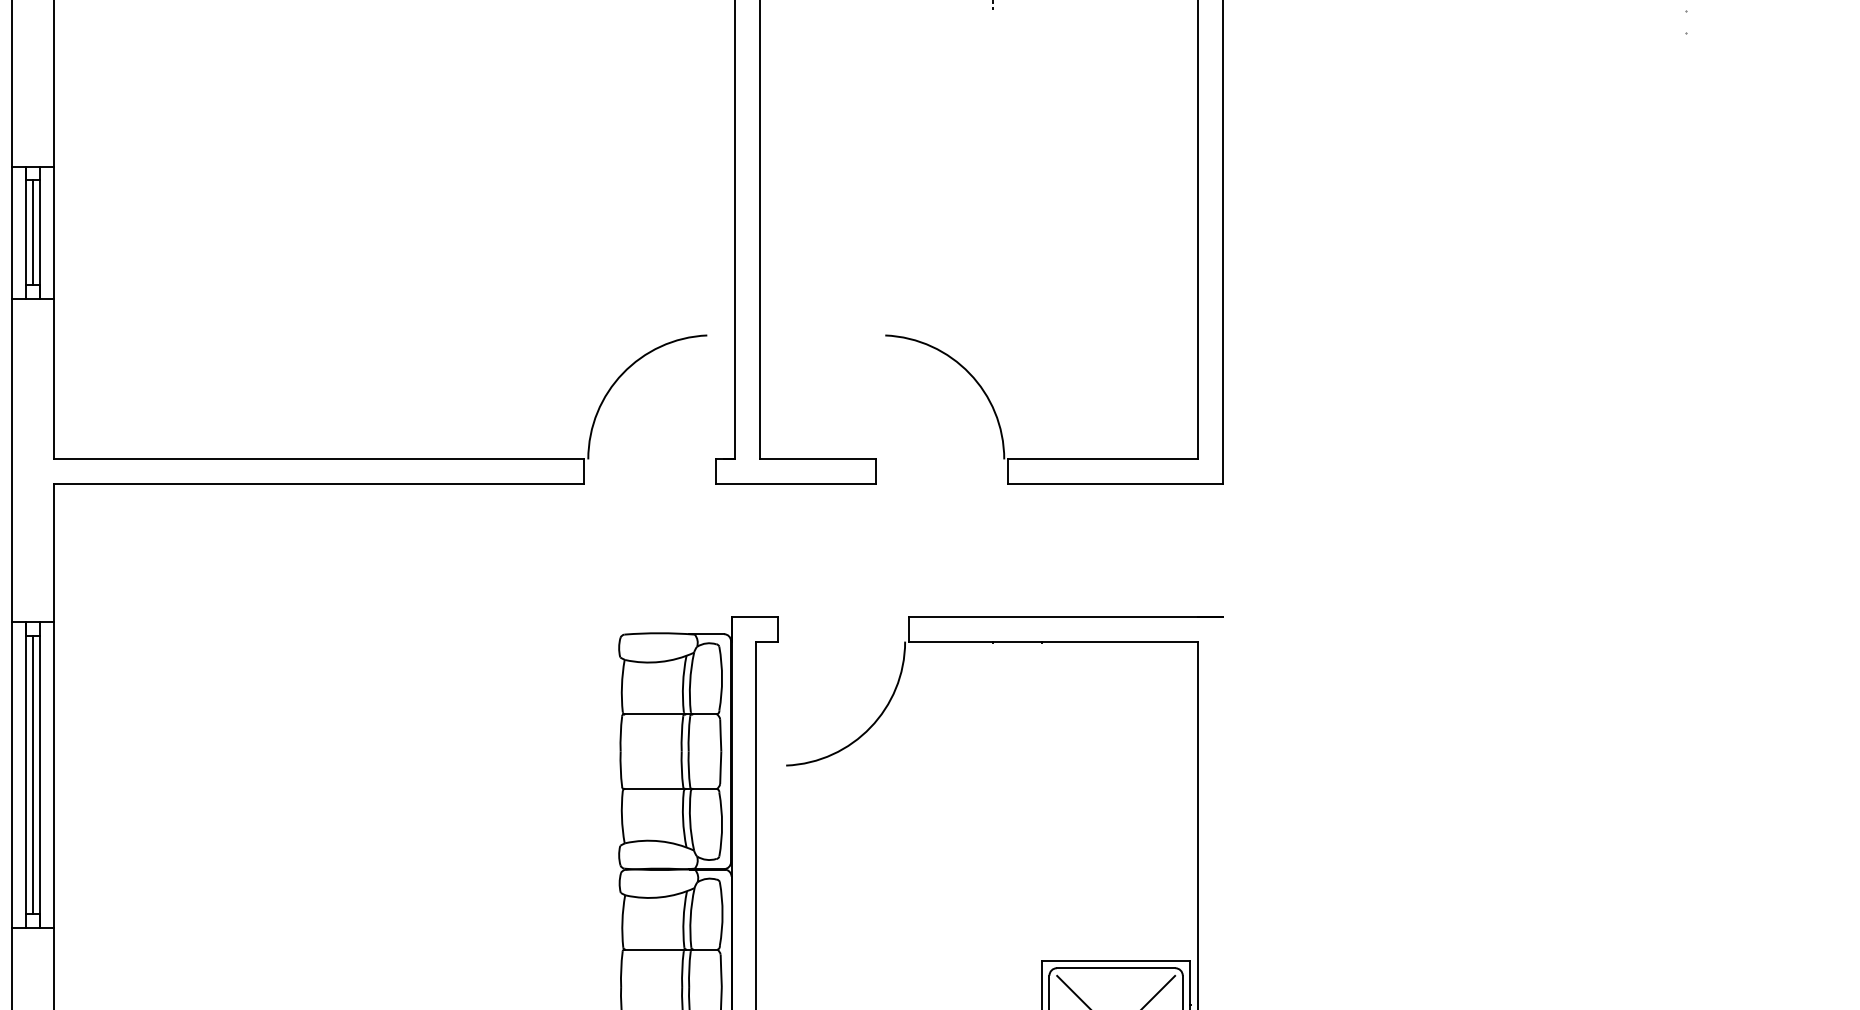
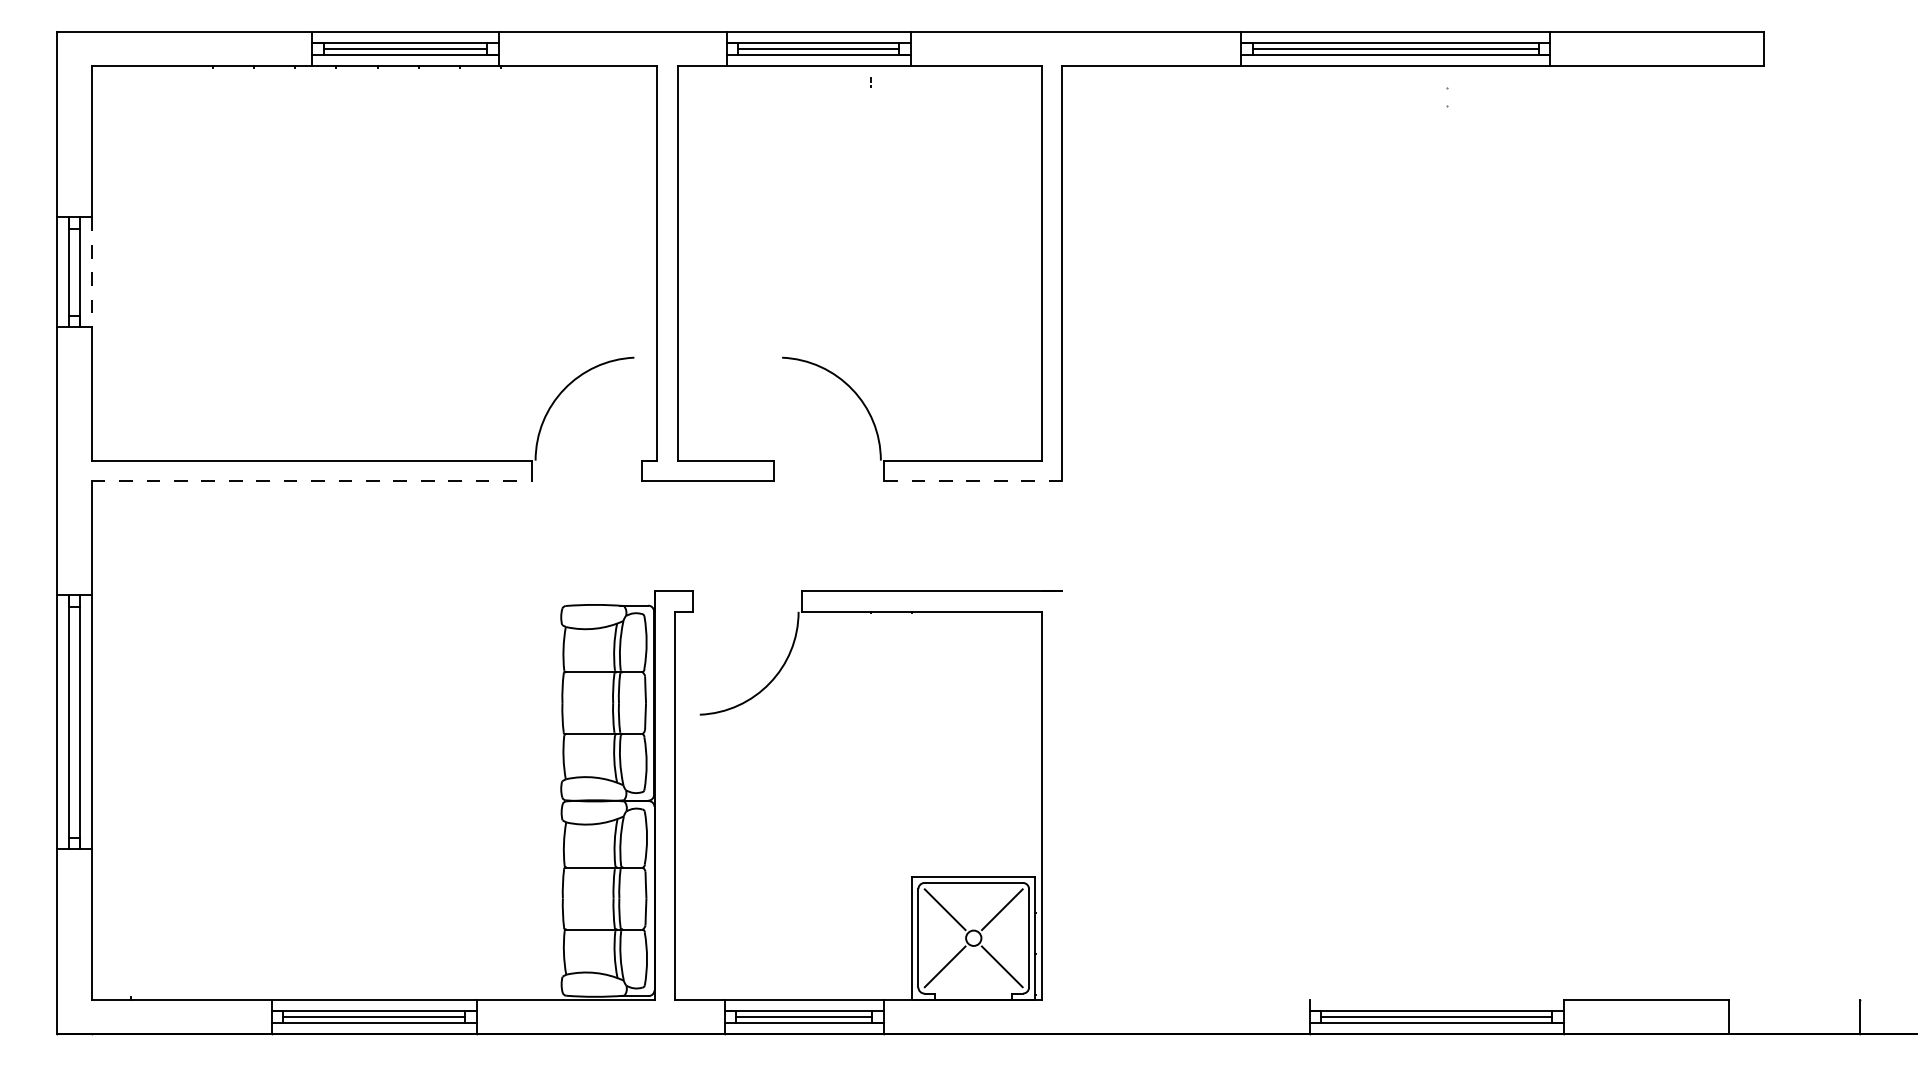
line: (32, 231) -> (74, 271), removed
line: (53, 232) -> (91, 272), solid -> dashed
line: (319, 484) -> (312, 481), solid -> dashed
line: (1115, 484) -> (973, 481), solid -> dashed
line: (32, 773) -> (74, 721), removed

